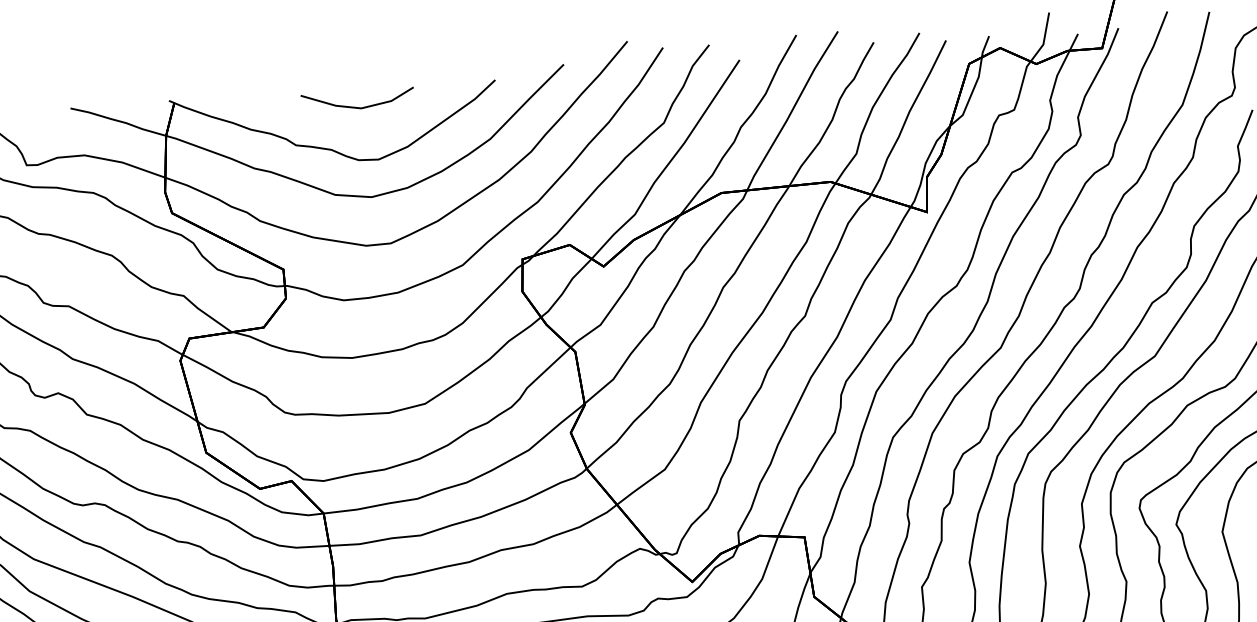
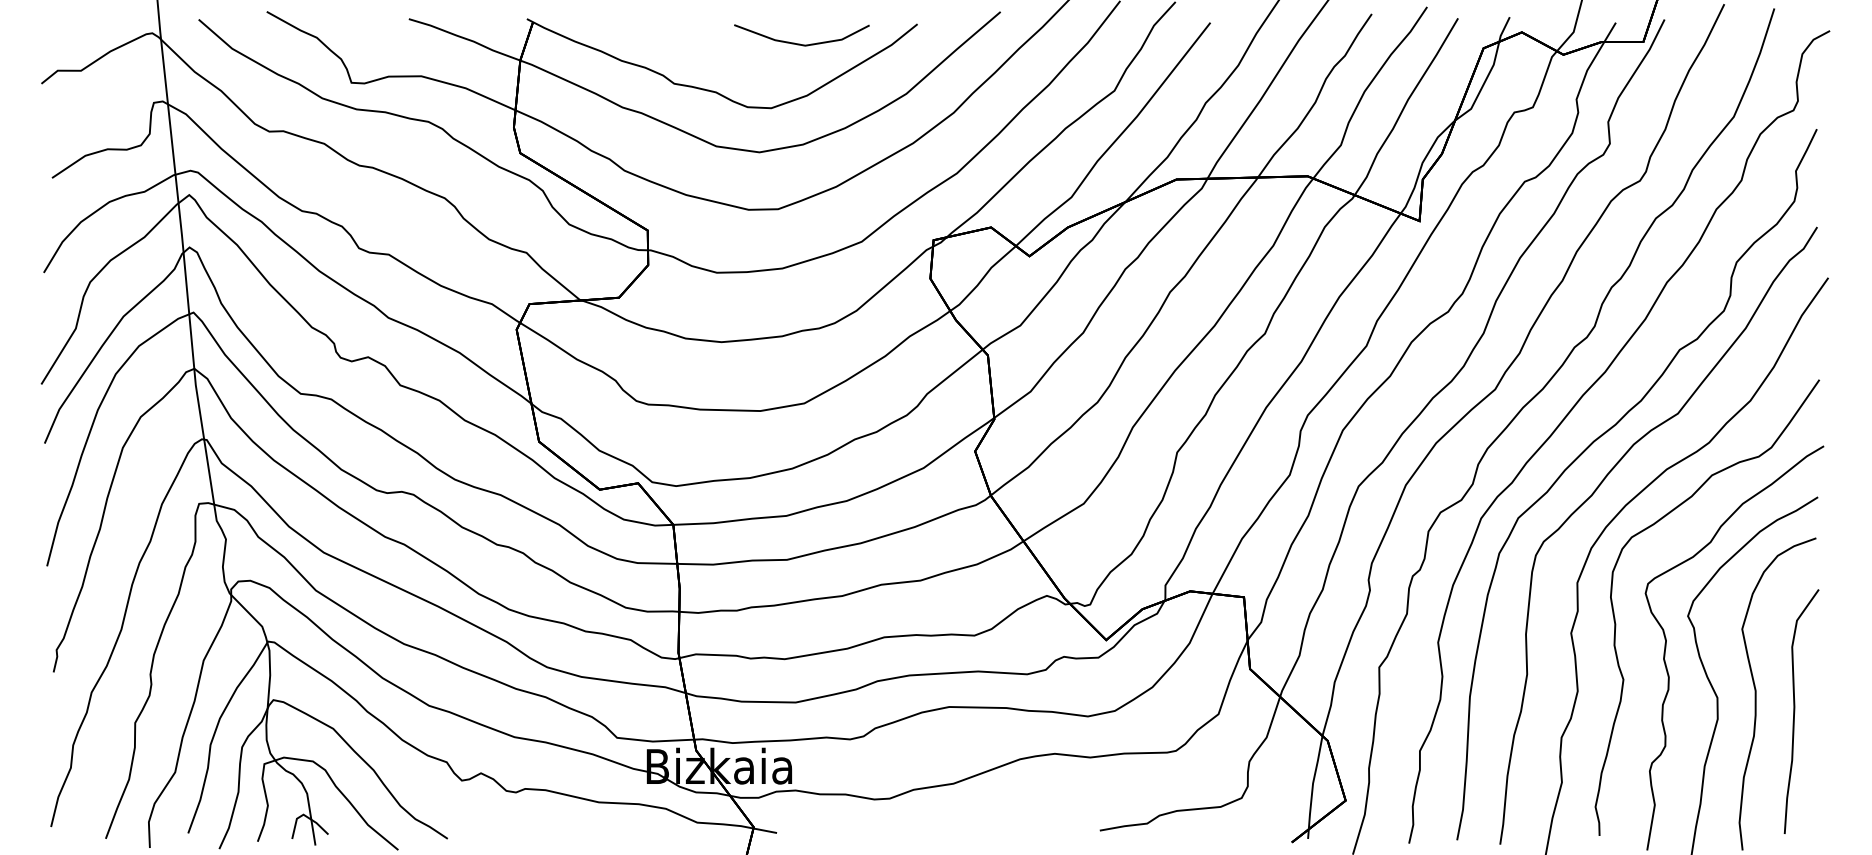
line: (357, 106) -> (800, 43), moved

